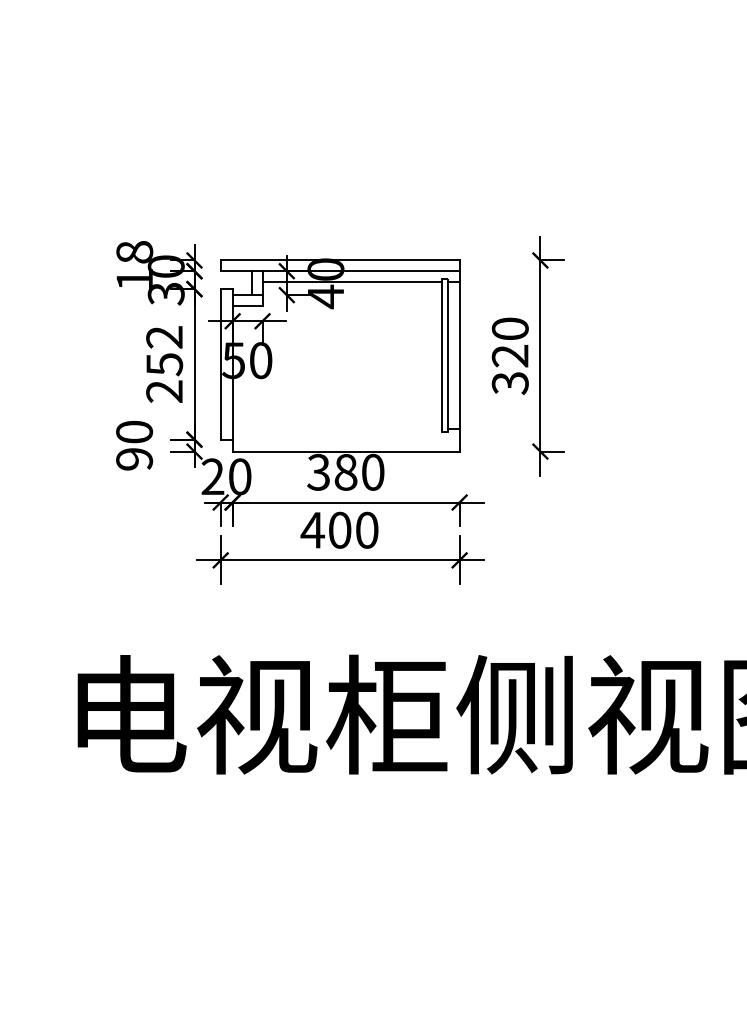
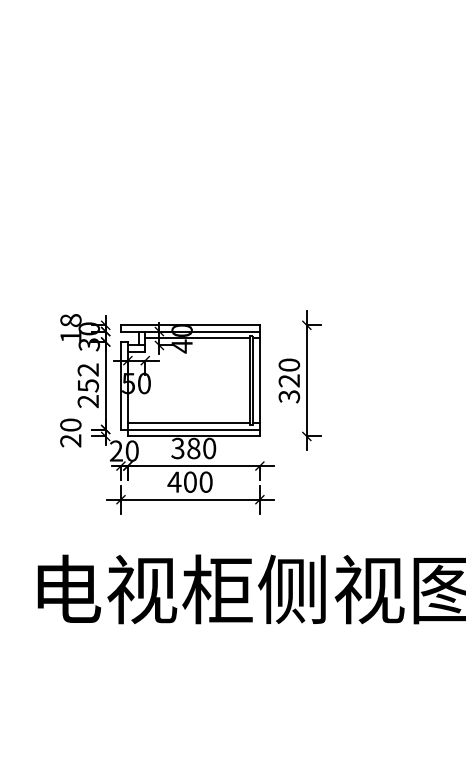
line: (336, 429) -> (188, 423), added
line: (345, 439) -> (193, 429), added
text: (133, 458) -> (70, 440), 90 -> 20

